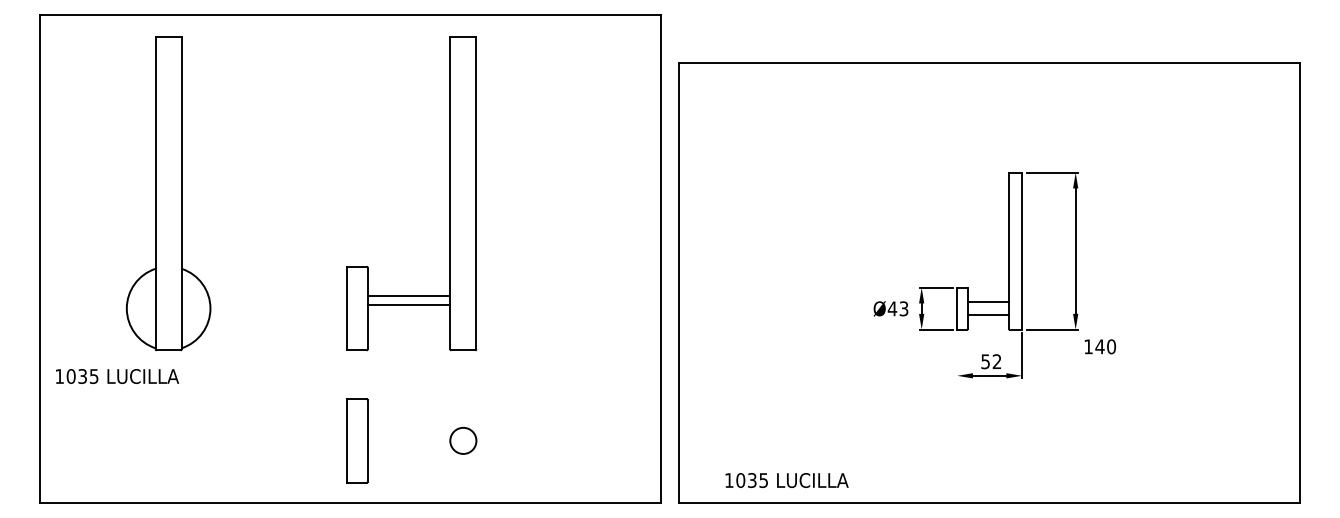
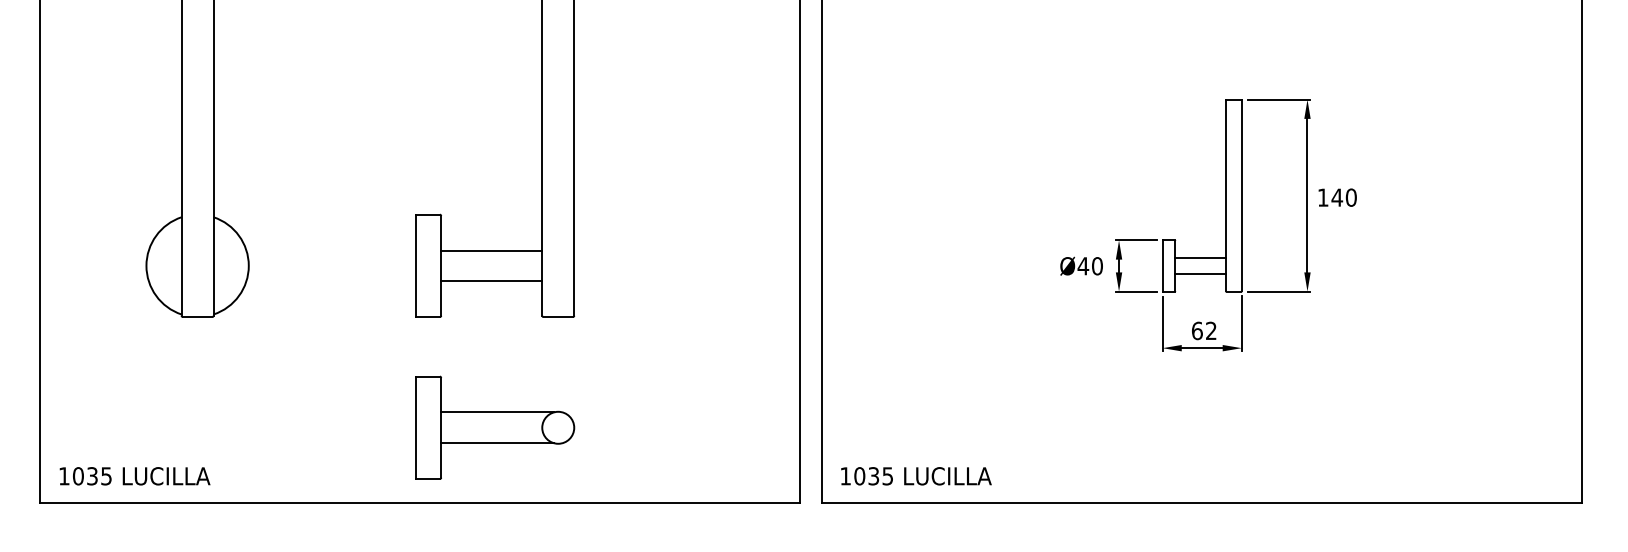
line: (408, 305) -> (491, 281), moved
text: (903, 308) -> (1096, 265), Ø43 -> Ø40
text: (1099, 346) -> (1336, 197), moved
line: (957, 355) -> (1162, 323), added
text: (985, 361) -> (1197, 330), 52 -> 62
text: (117, 376) -> (135, 476), moved
line: (413, 428) -> (497, 412), added
line: (413, 453) -> (497, 443), added
text: (786, 480) -> (915, 476), moved

